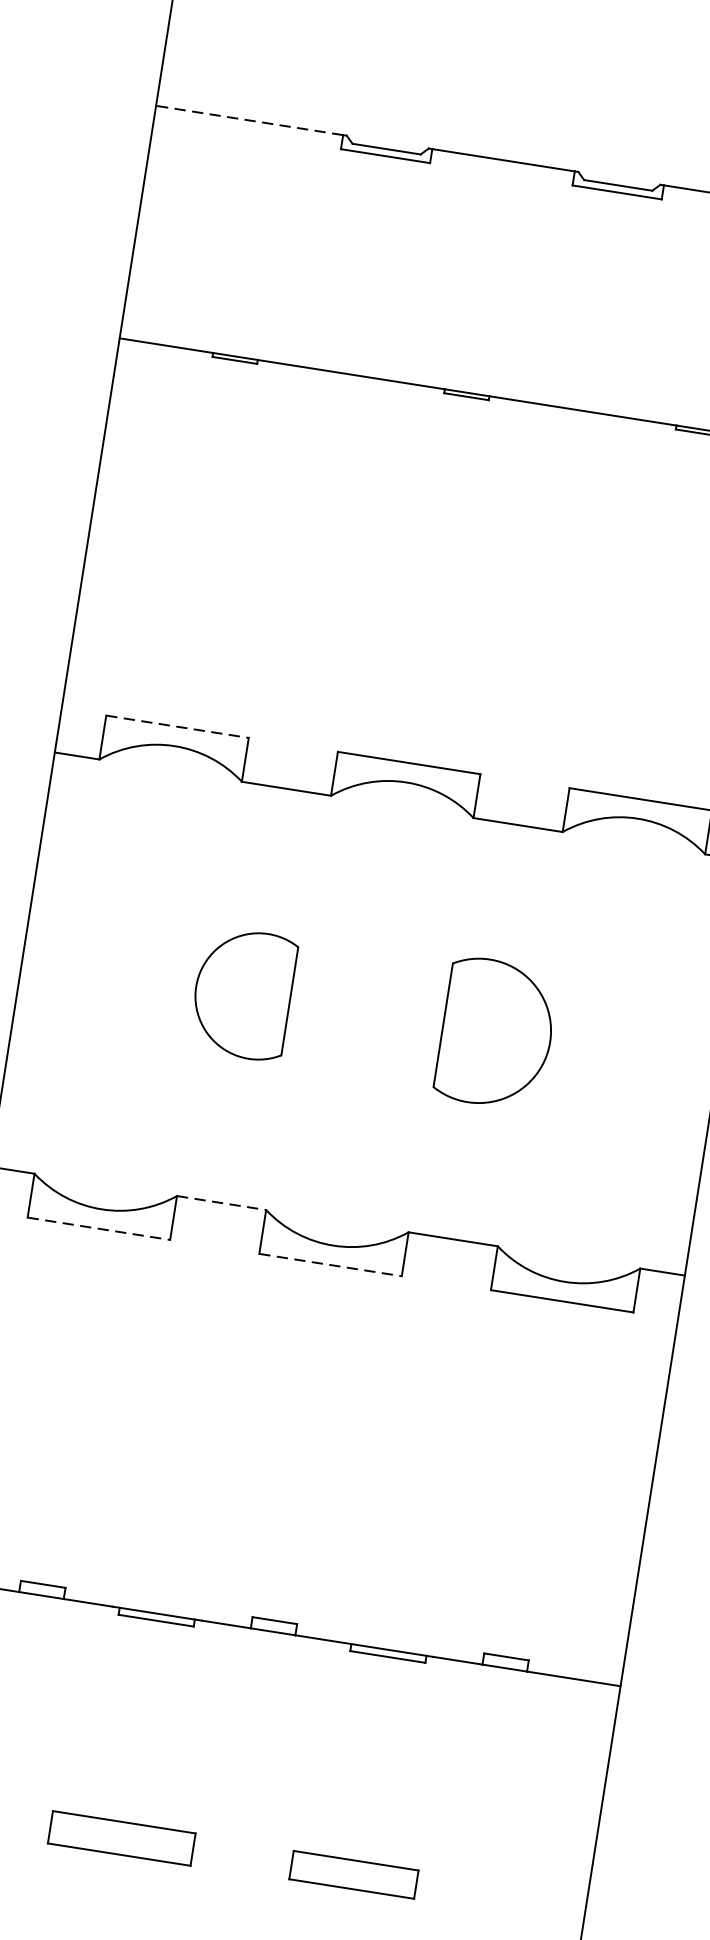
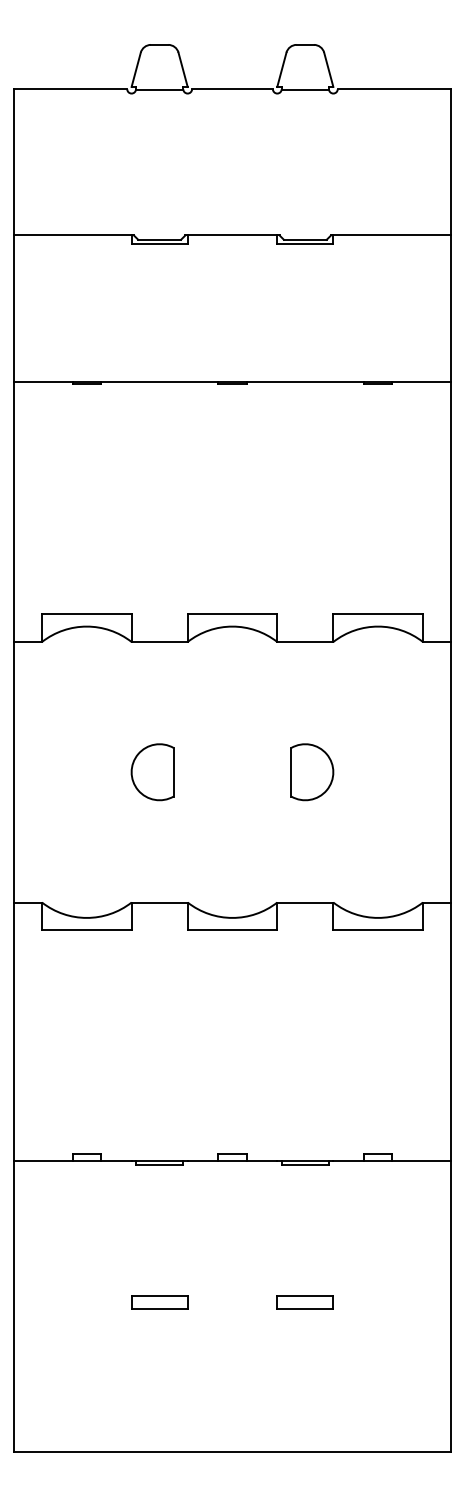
line: (249, 120) -> (72, 235), dashed -> solid
line: (176, 726) -> (86, 614), dashed -> solid
part: (242, 994) -> (152, 772), size x0.71
part: (497, 1034) -> (312, 772), size x0.62
line: (222, 1203) -> (160, 902), dashed -> solid
line: (98, 1229) -> (86, 930), dashed -> solid
line: (330, 1265) -> (232, 930), dashed -> solid
part: (121, 1839) -> (159, 1302), size x0.62
part: (352, 1875) -> (304, 1302), size x0.71

